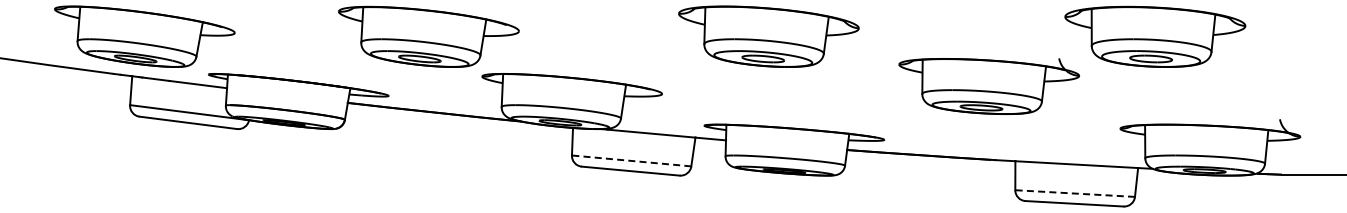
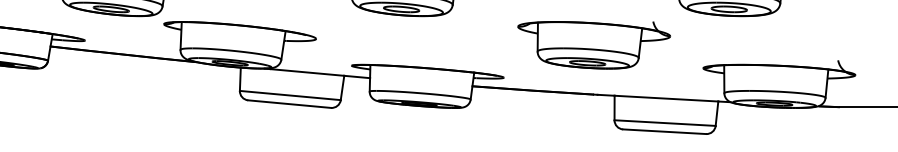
part: (988, 86) -> (593, 45), moved
line: (631, 160) -> (290, 95), dashed -> solid
line: (1075, 193) -> (665, 123), dashed -> solid

